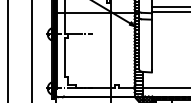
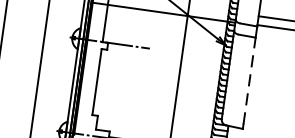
line: (151, 44) -> (249, 80), solid -> dashed

